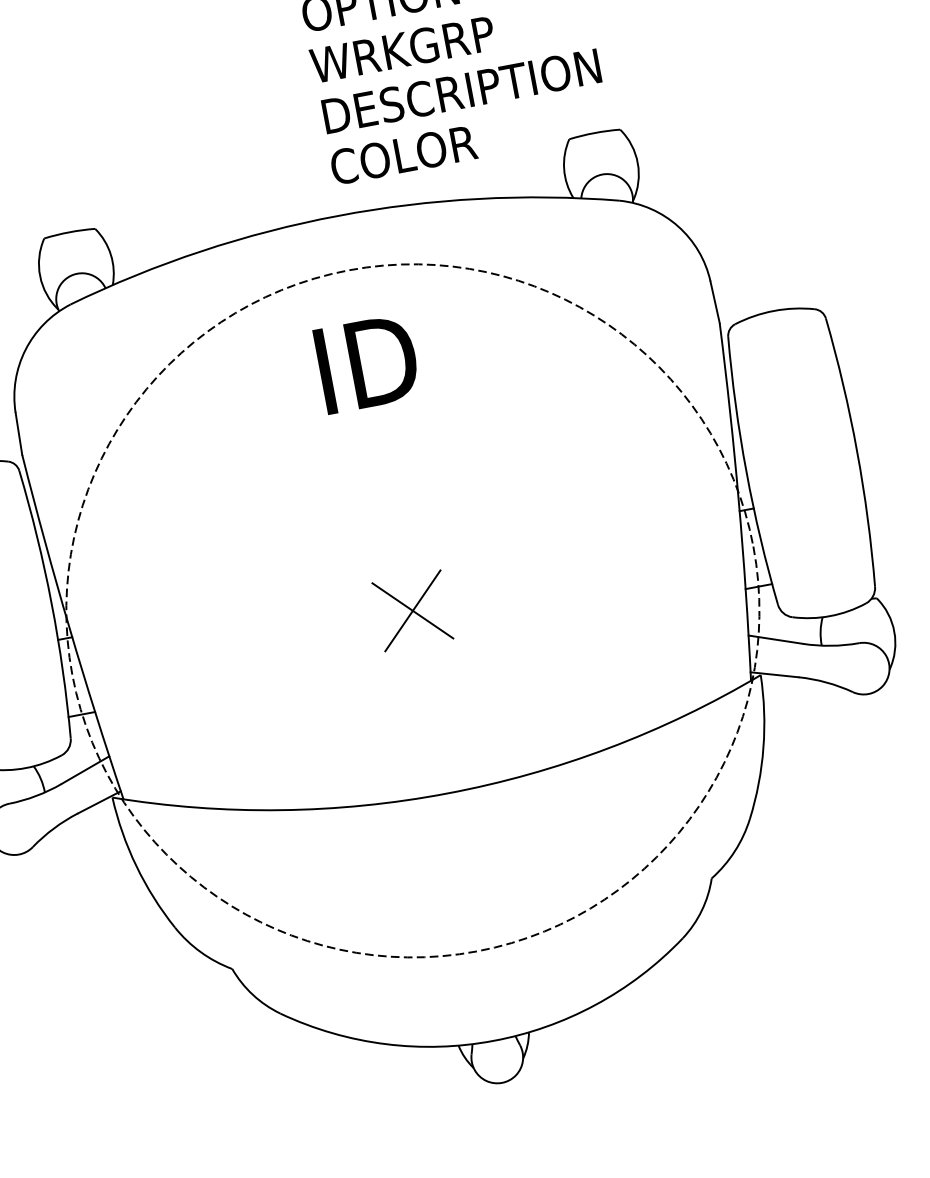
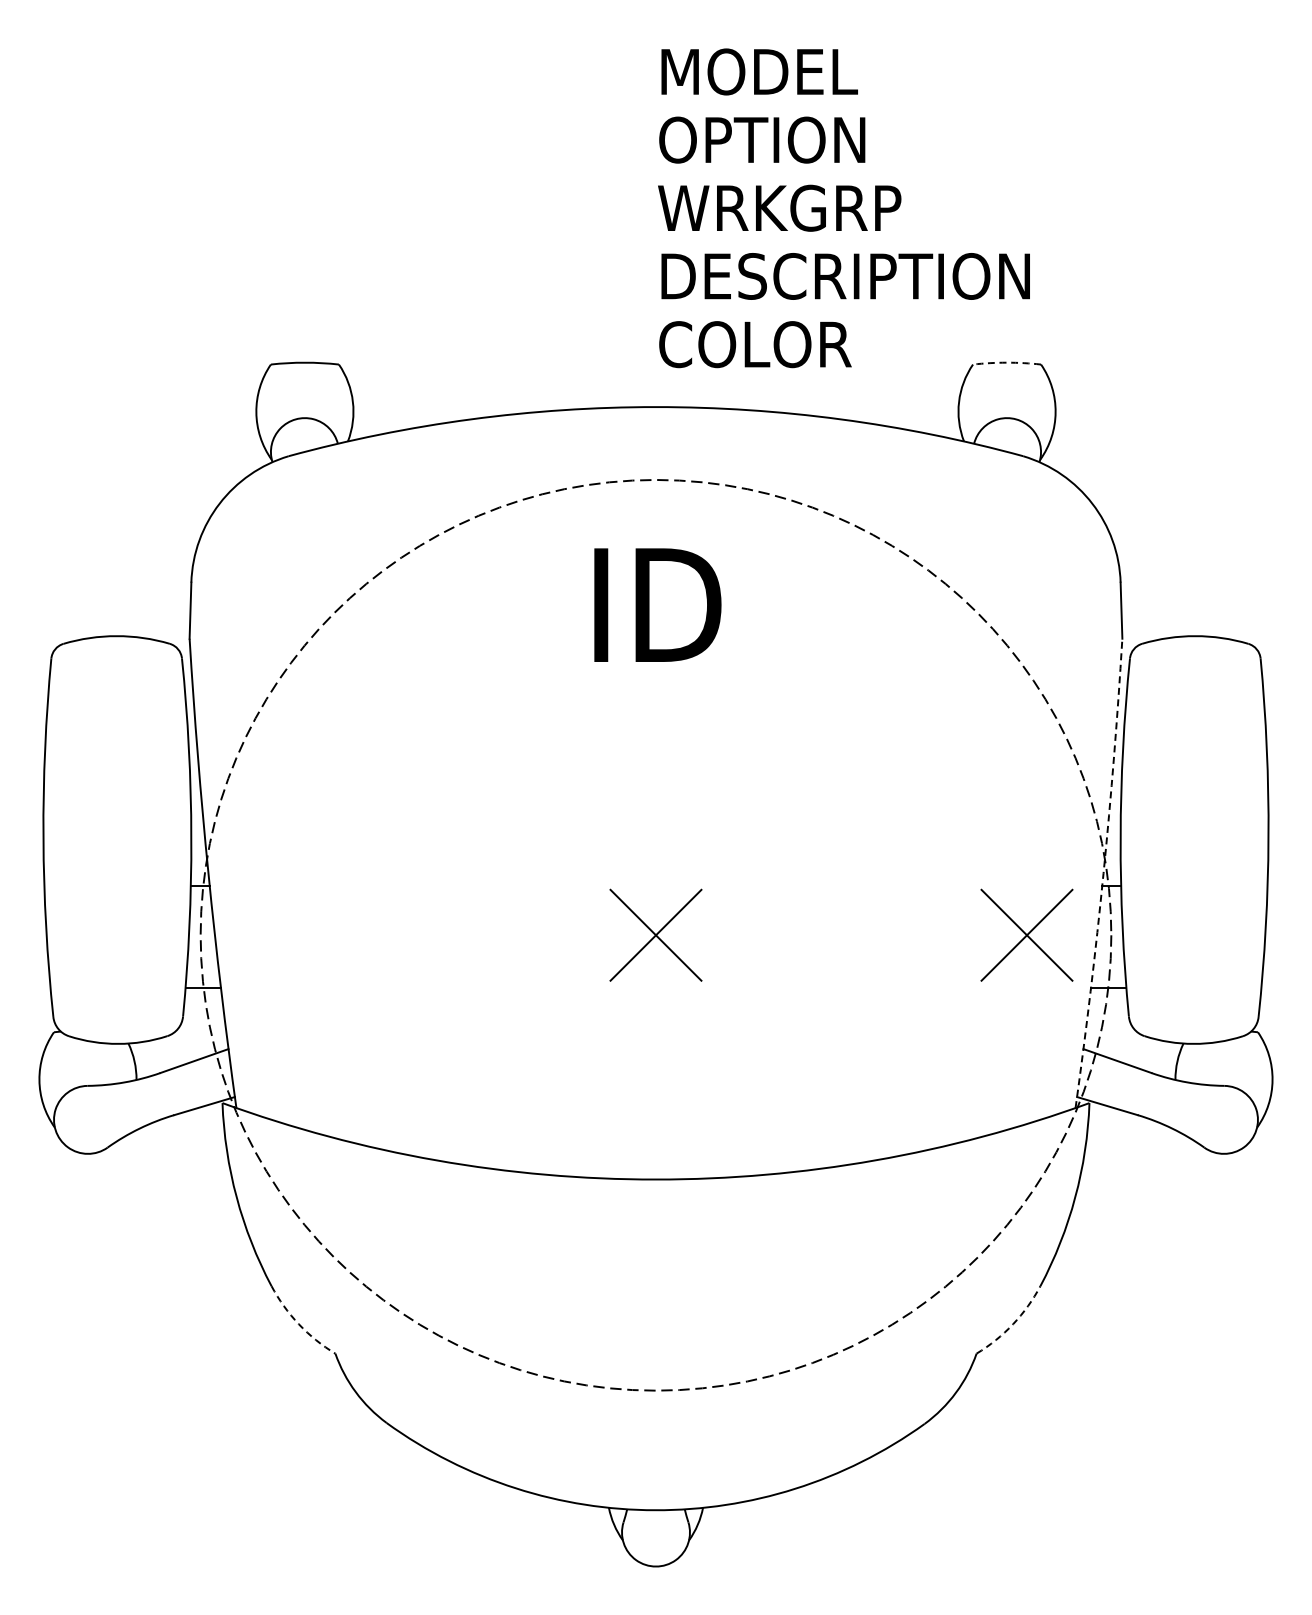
arc: (594, 132) -> (1007, 362), solid -> dashed
arc: (738, 501) -> (1103, 873), solid -> dashed
part: (689, 557) -> (1026, 934), added
arc: (735, 851) -> (1013, 1324), solid -> dashed
arc: (200, 952) -> (298, 1324), solid -> dashed

